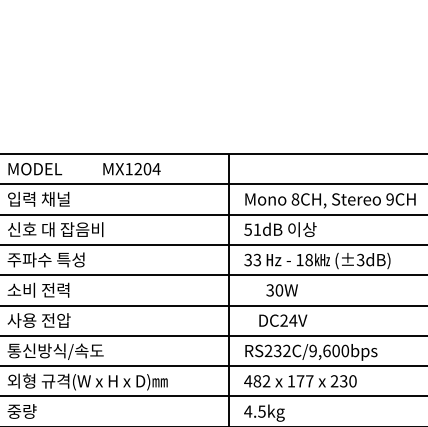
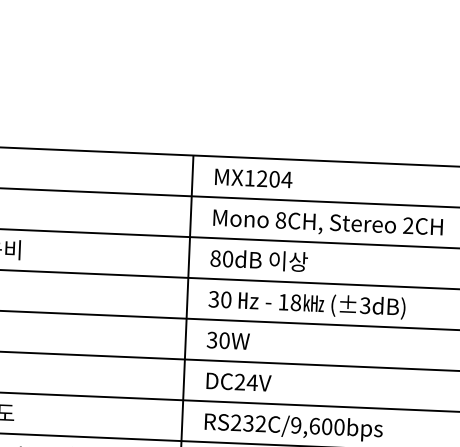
text: (131, 169) -> (253, 178), moved
text: (389, 199) -> (407, 225), 9CH -> 2CH
text: (252, 229) -> (221, 258), 51dB -> 80dB
text: (257, 260) -> (226, 300), 33 -> 30
text: (281, 290) -> (227, 340), moved
text: (283, 320) -> (239, 381), moved

